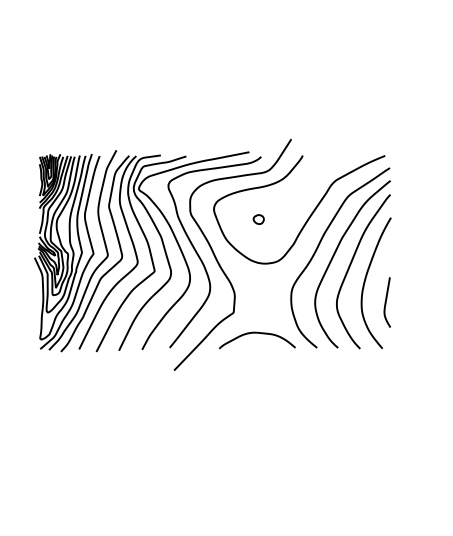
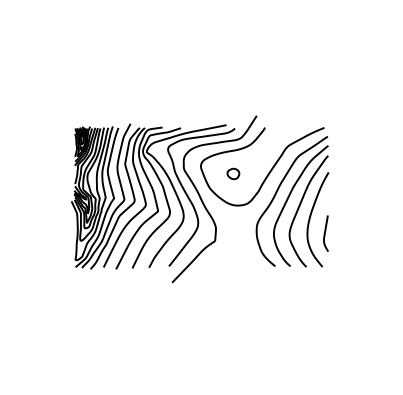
part: (257, 219) -> (232, 173), size x1.6
curve: (257, 334) -> (232, 256), removed

